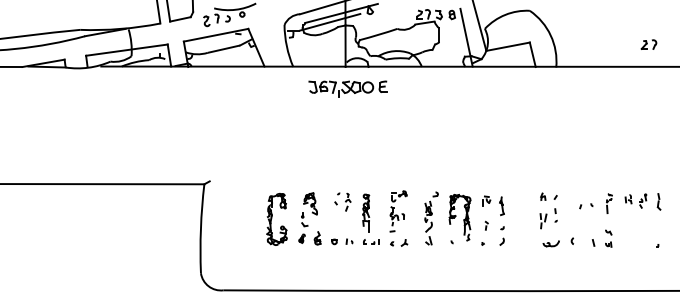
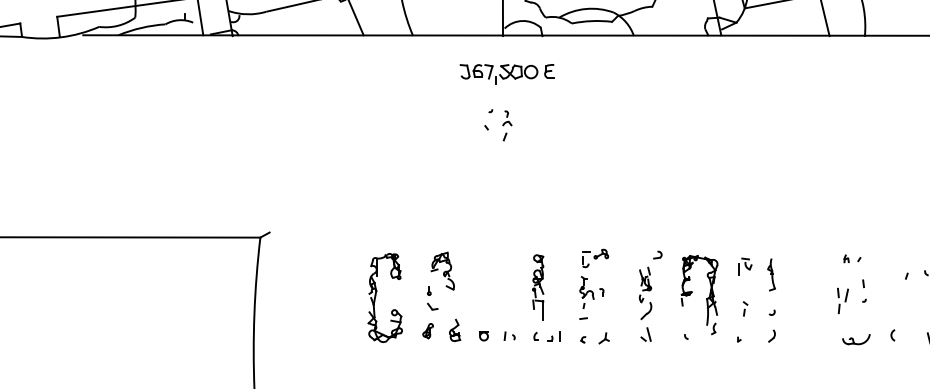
part: (347, 88) -> (506, 73), size x0.7
part: (548, 196) -> (851, 258), size x0.6
part: (342, 201) -> (497, 124), moved

